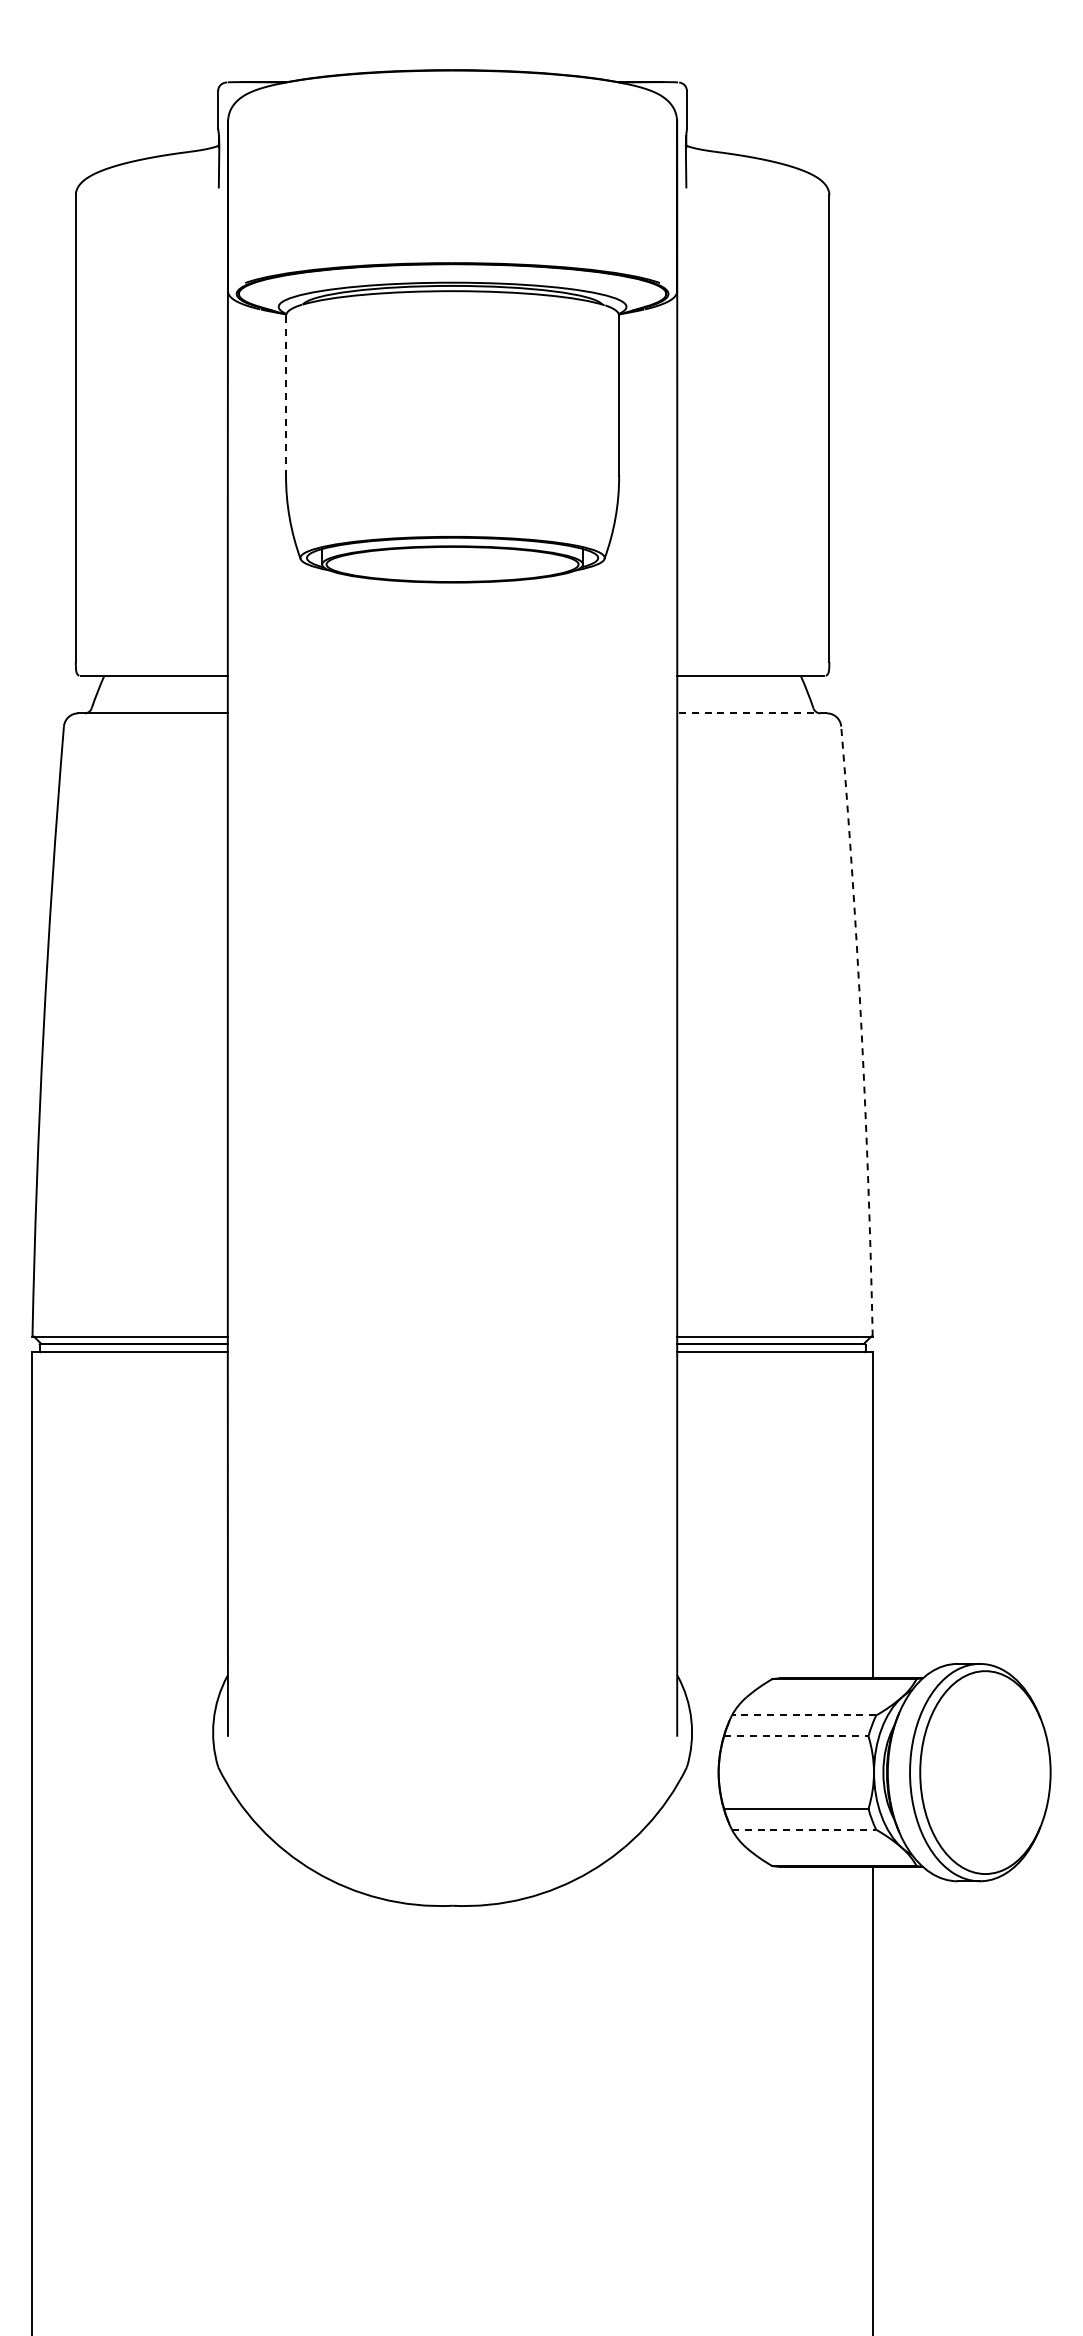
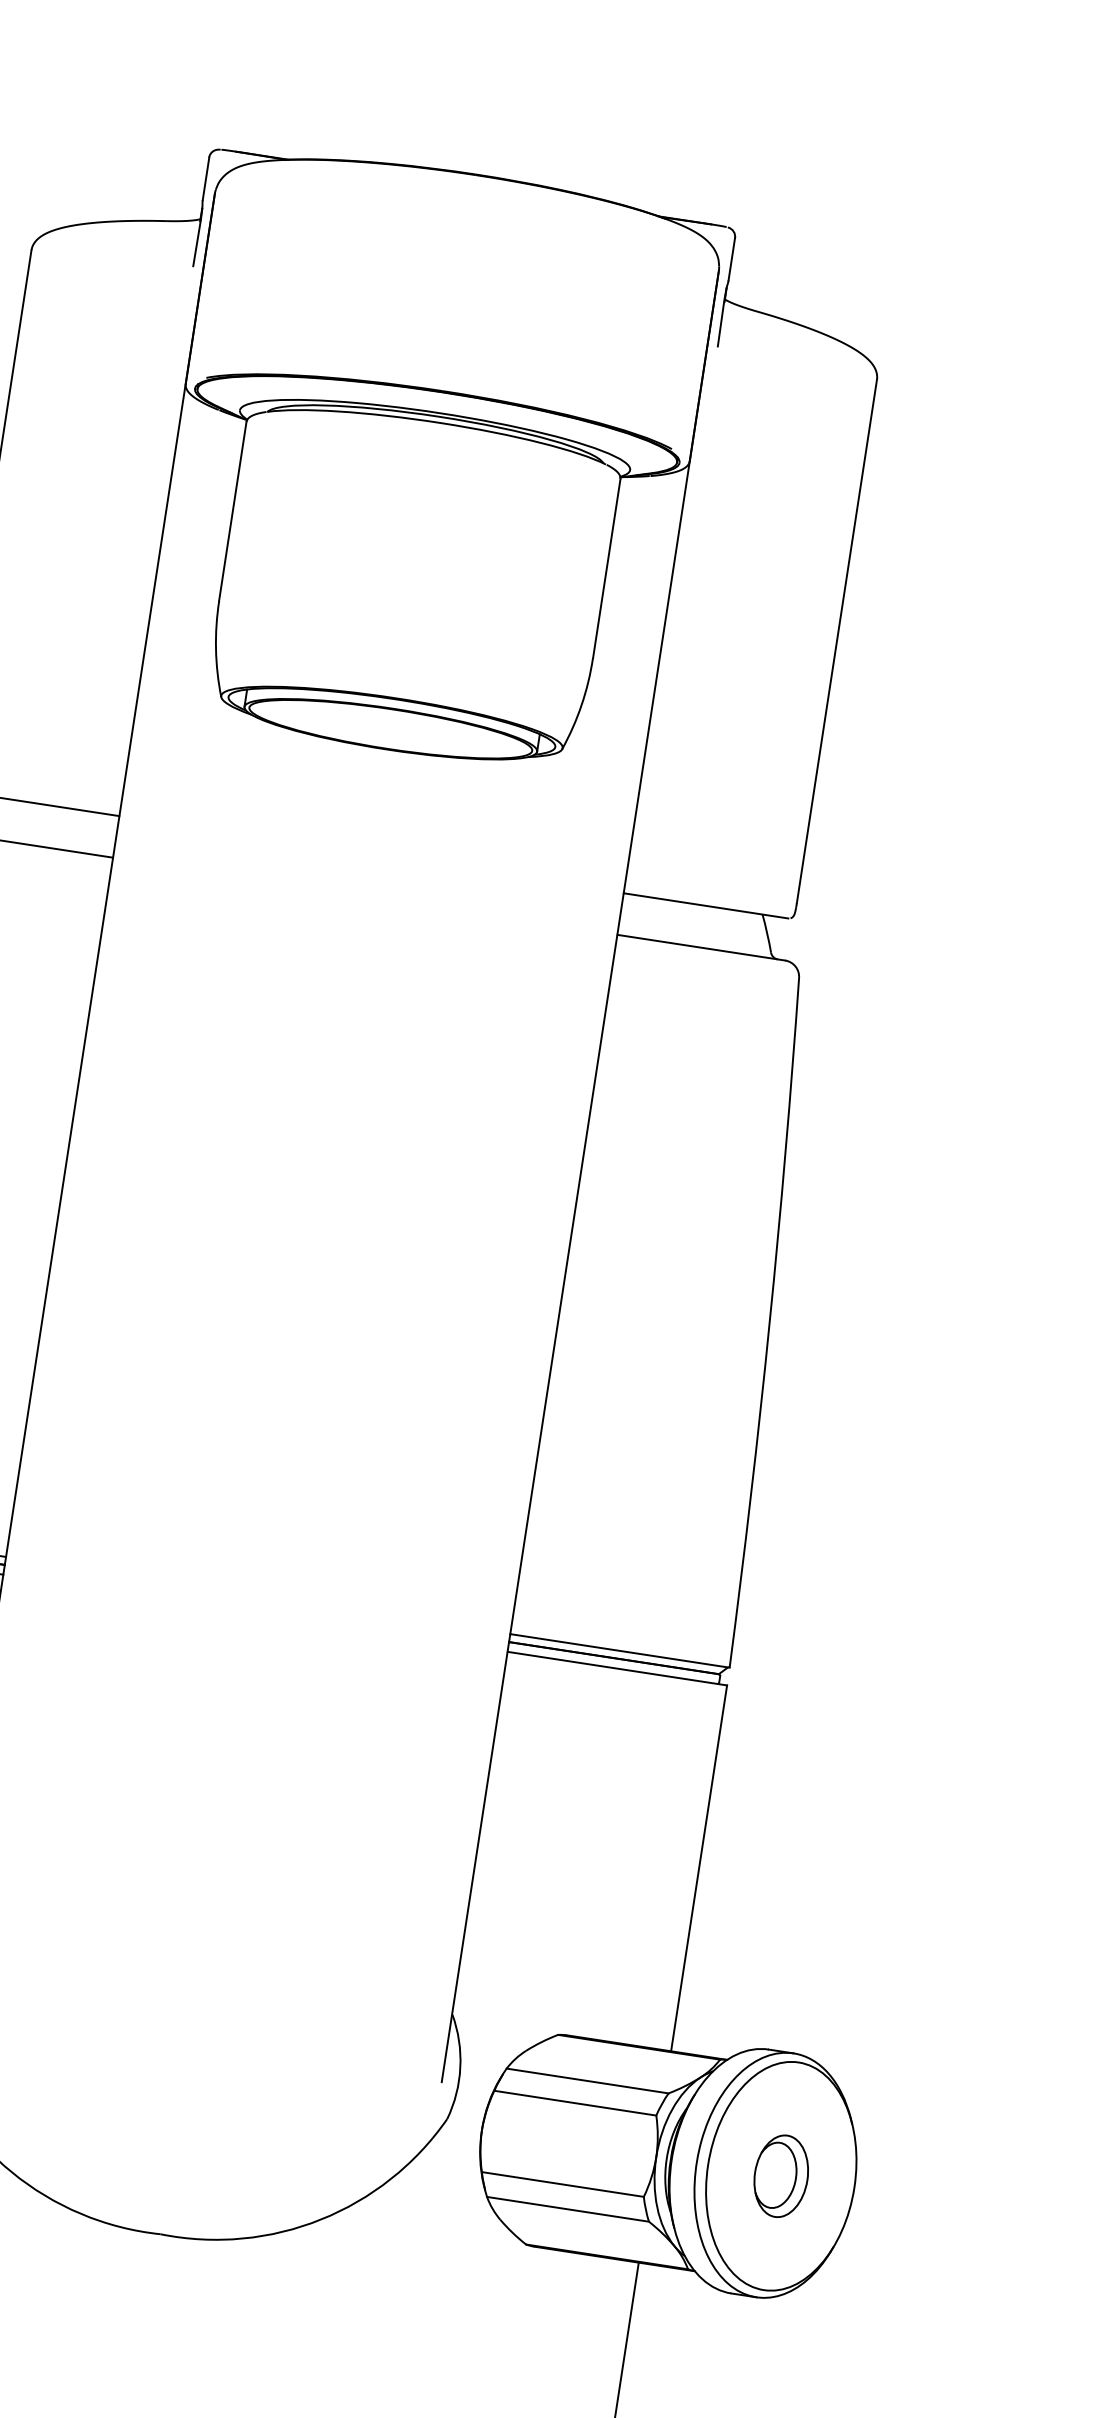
line: (285, 395) -> (232, 510), dashed -> solid
line: (752, 713) -> (701, 947), dashed -> solid
arc: (861, 1031) -> (769, 1323), dashed -> solid
line: (803, 1715) -> (586, 2080), dashed -> solid
line: (796, 1736) -> (575, 2103), dashed -> solid
part: (985, 1772) -> (781, 2176), added
line: (804, 1829) -> (568, 2209), dashed -> solid

